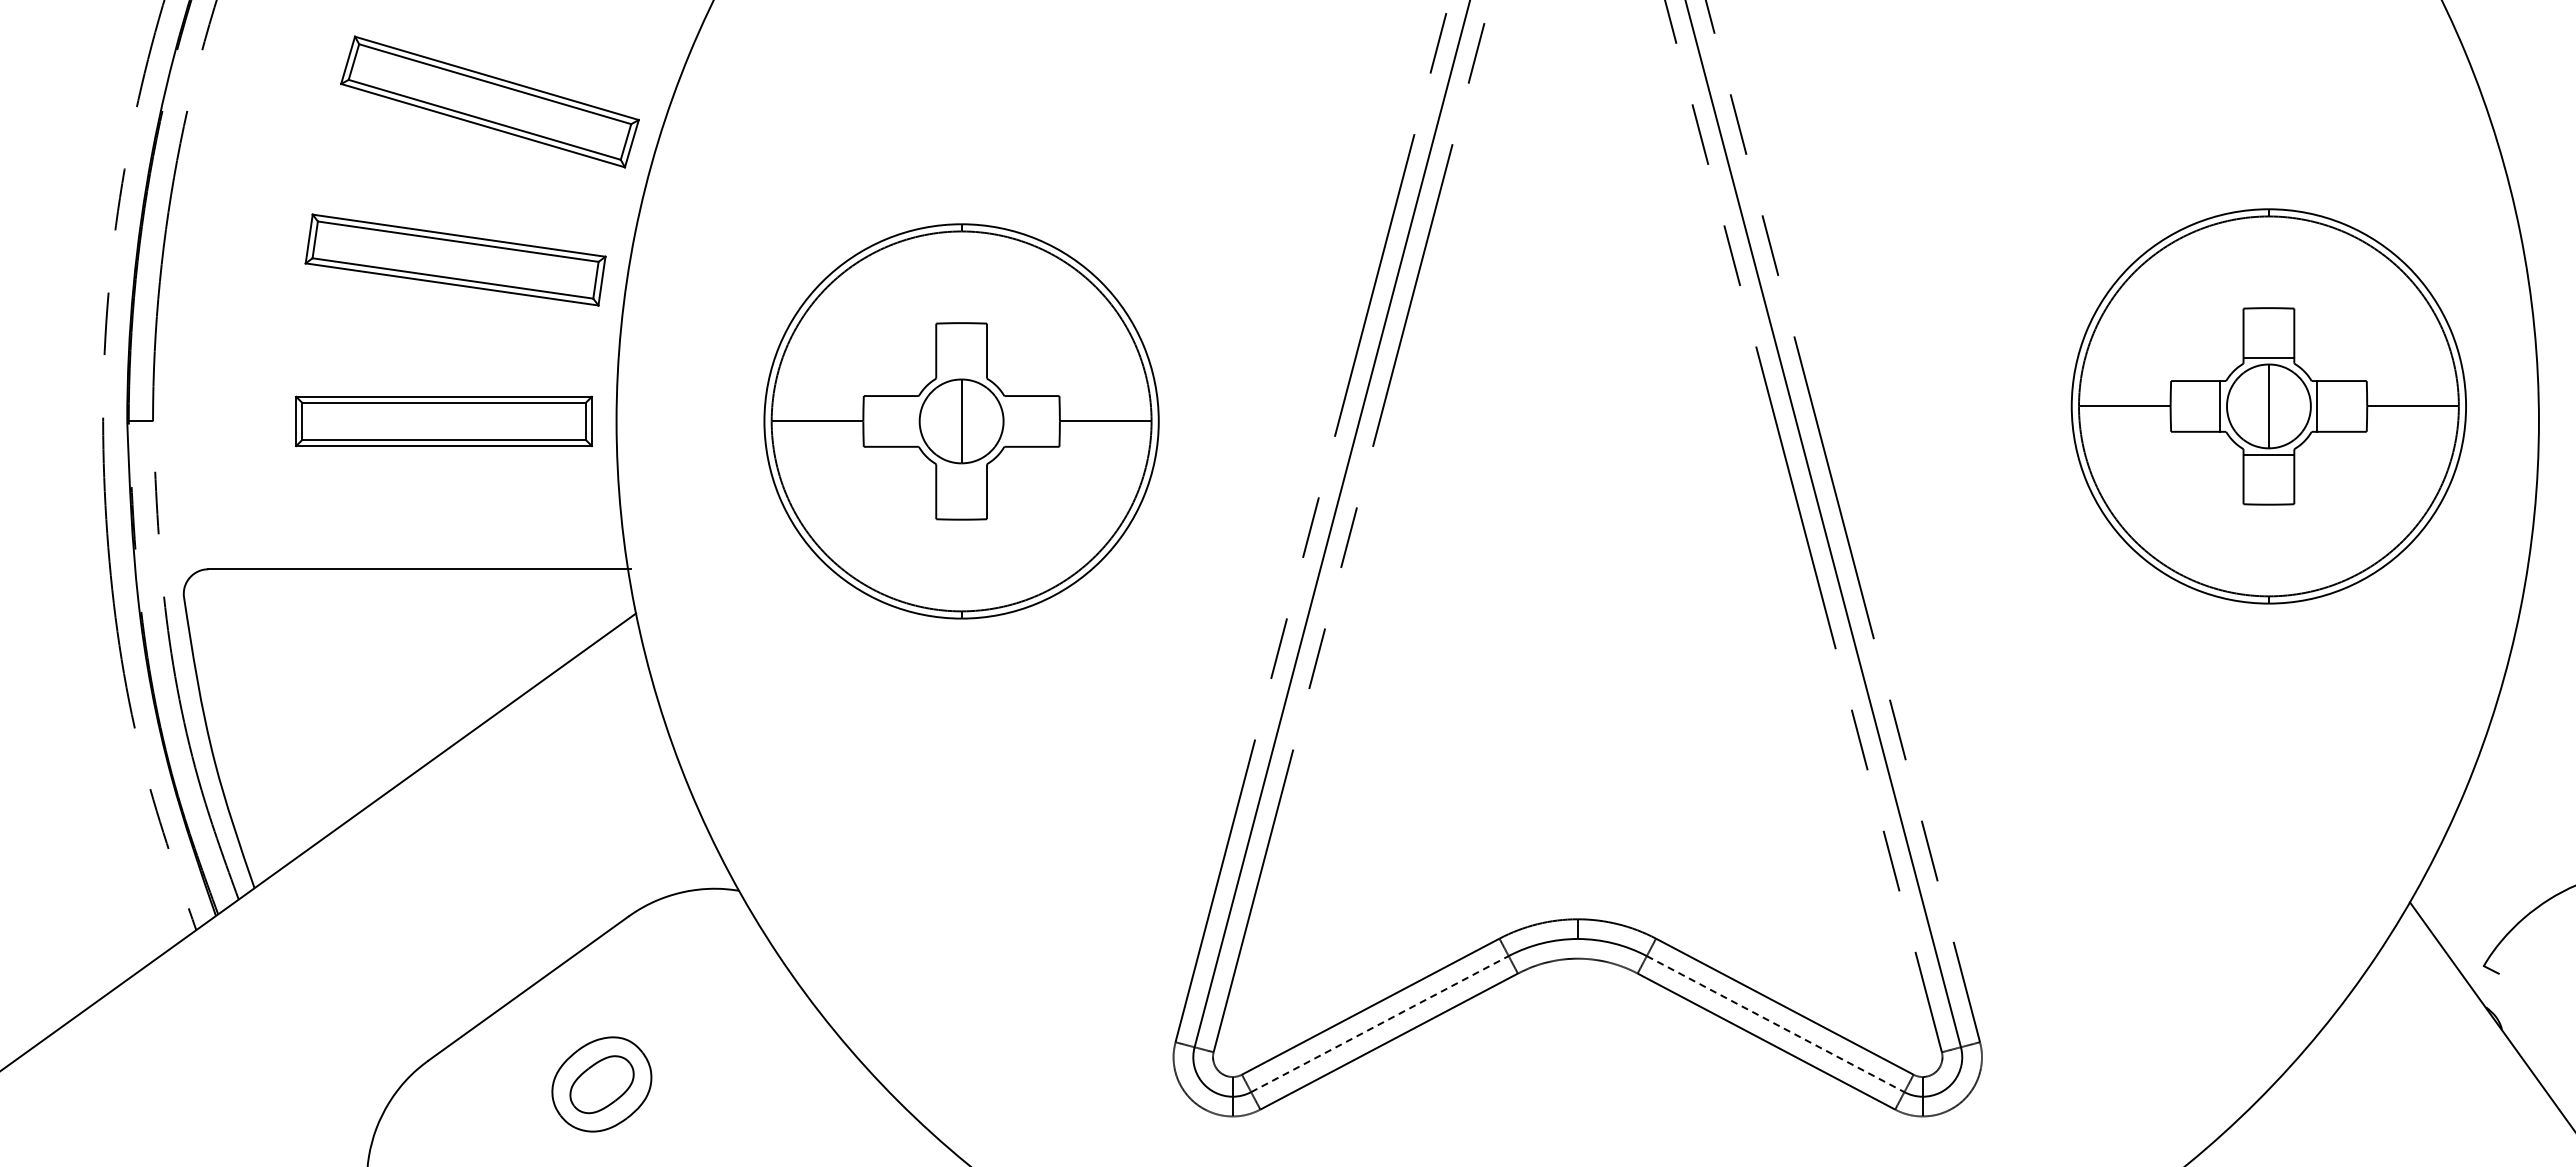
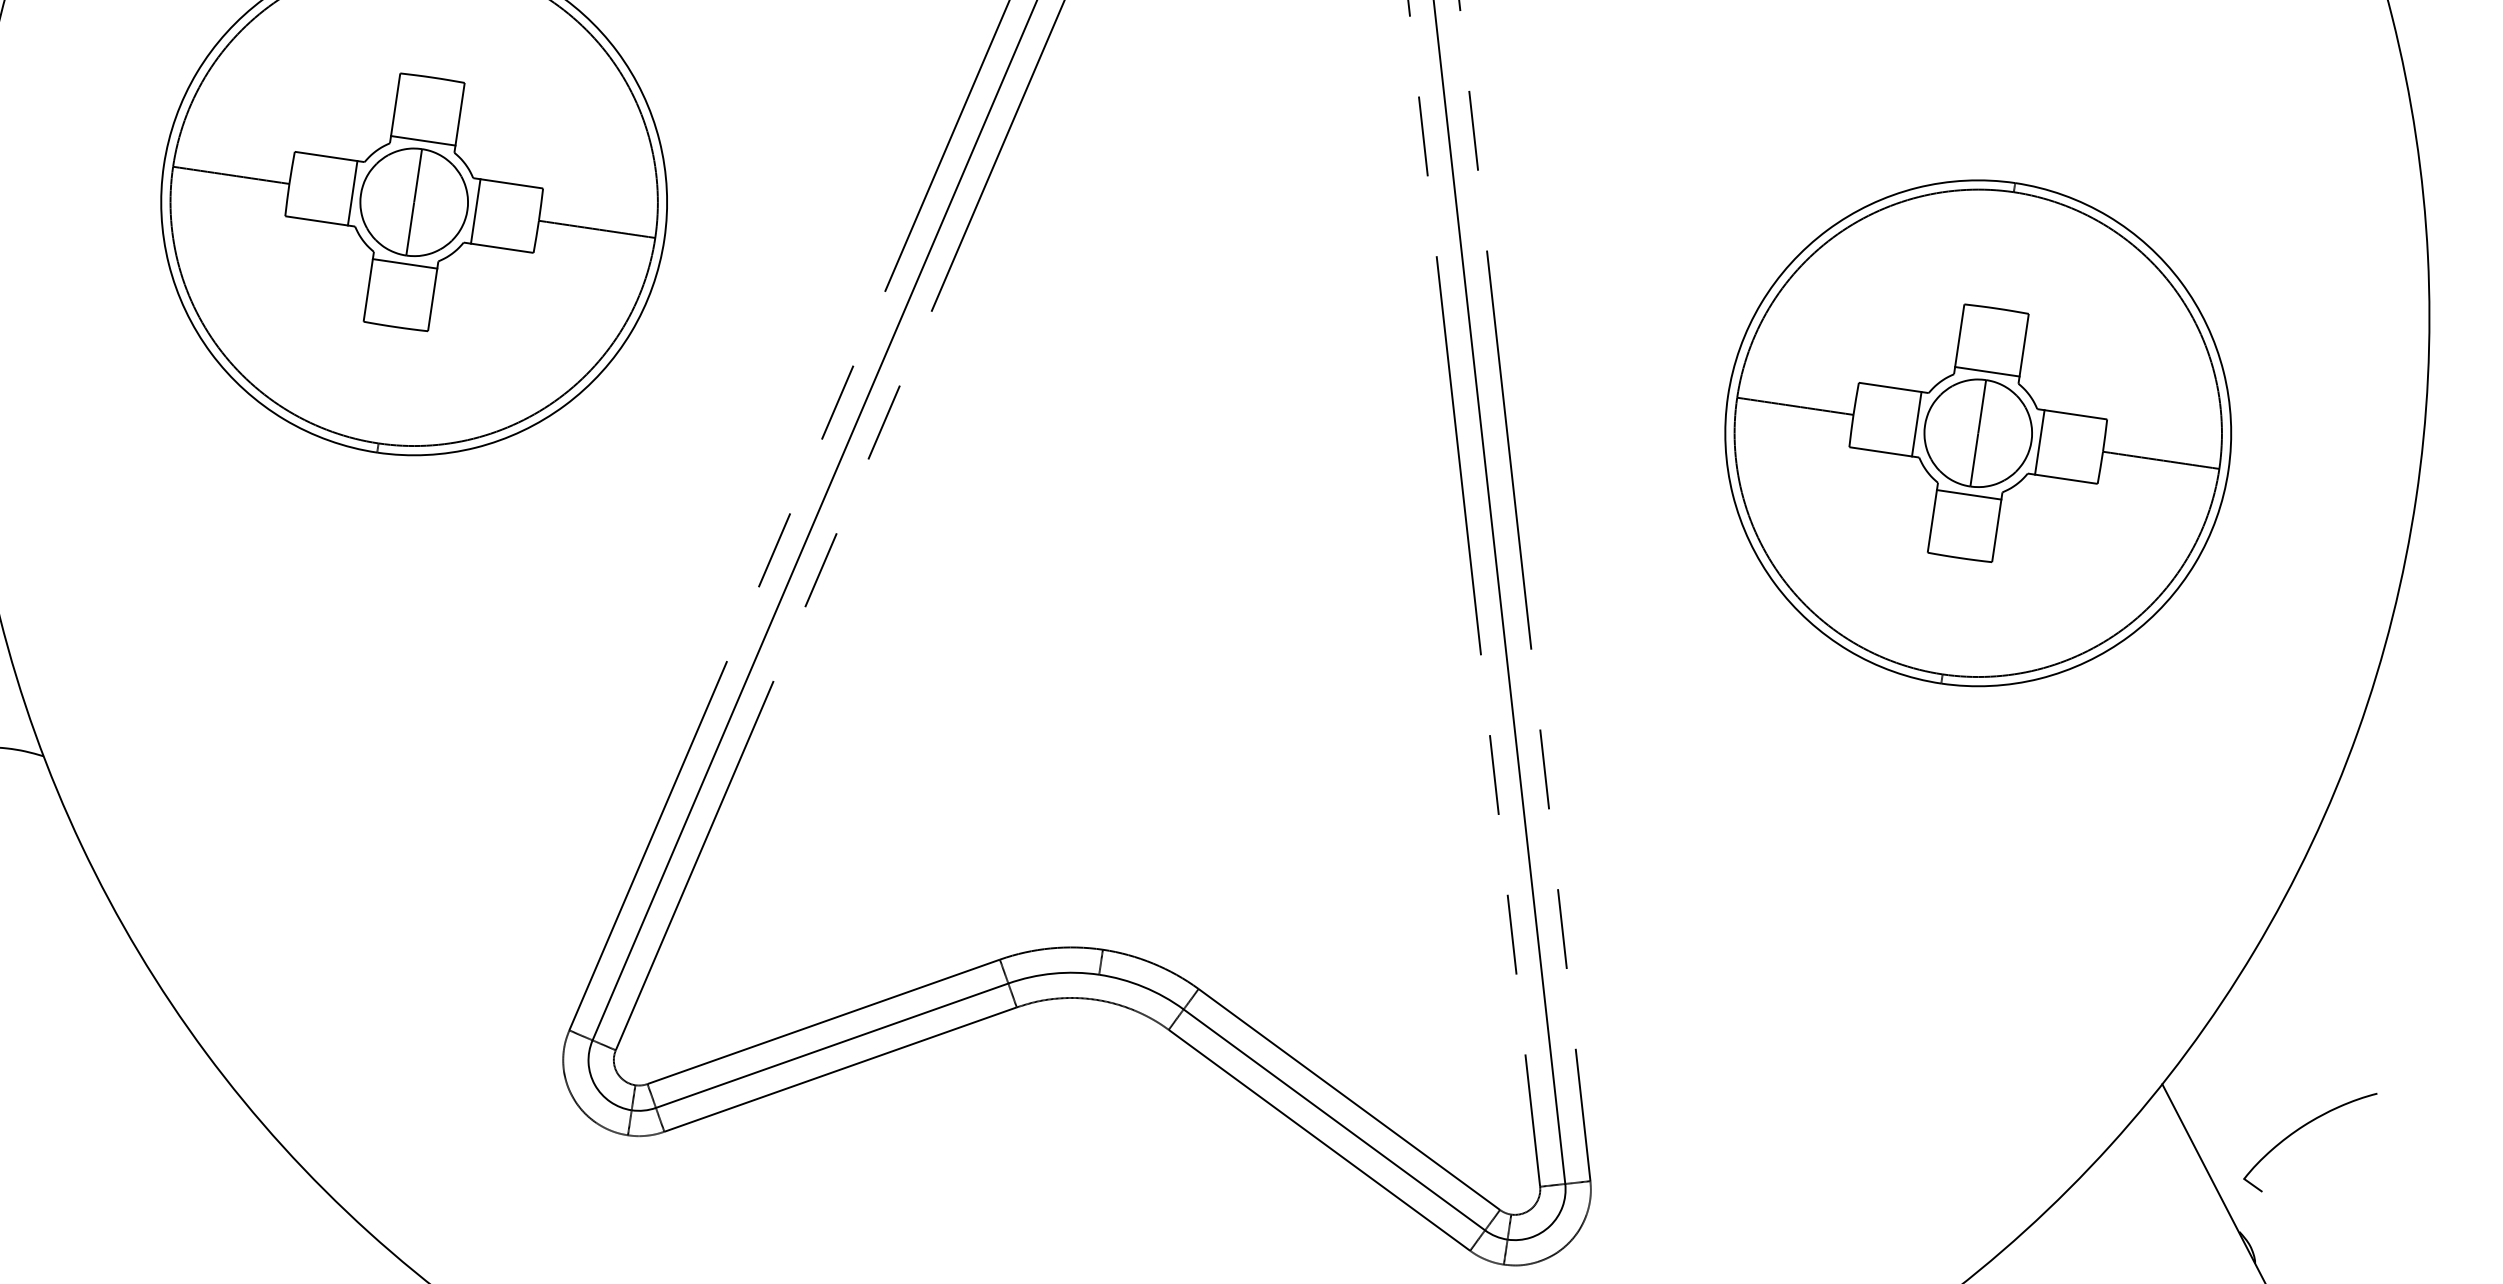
line: (961, 372) -> (423, 140), added
part: (2268, 406) -> (1977, 433), moved
line: (913, 421) -> (353, 193), added
line: (1010, 421) -> (476, 211), added
line: (961, 469) -> (405, 263), added
line: (1379, 1024) -> (831, 1046), dashed -> solid
line: (1775, 1024) -> (1334, 1120), dashed -> solid

